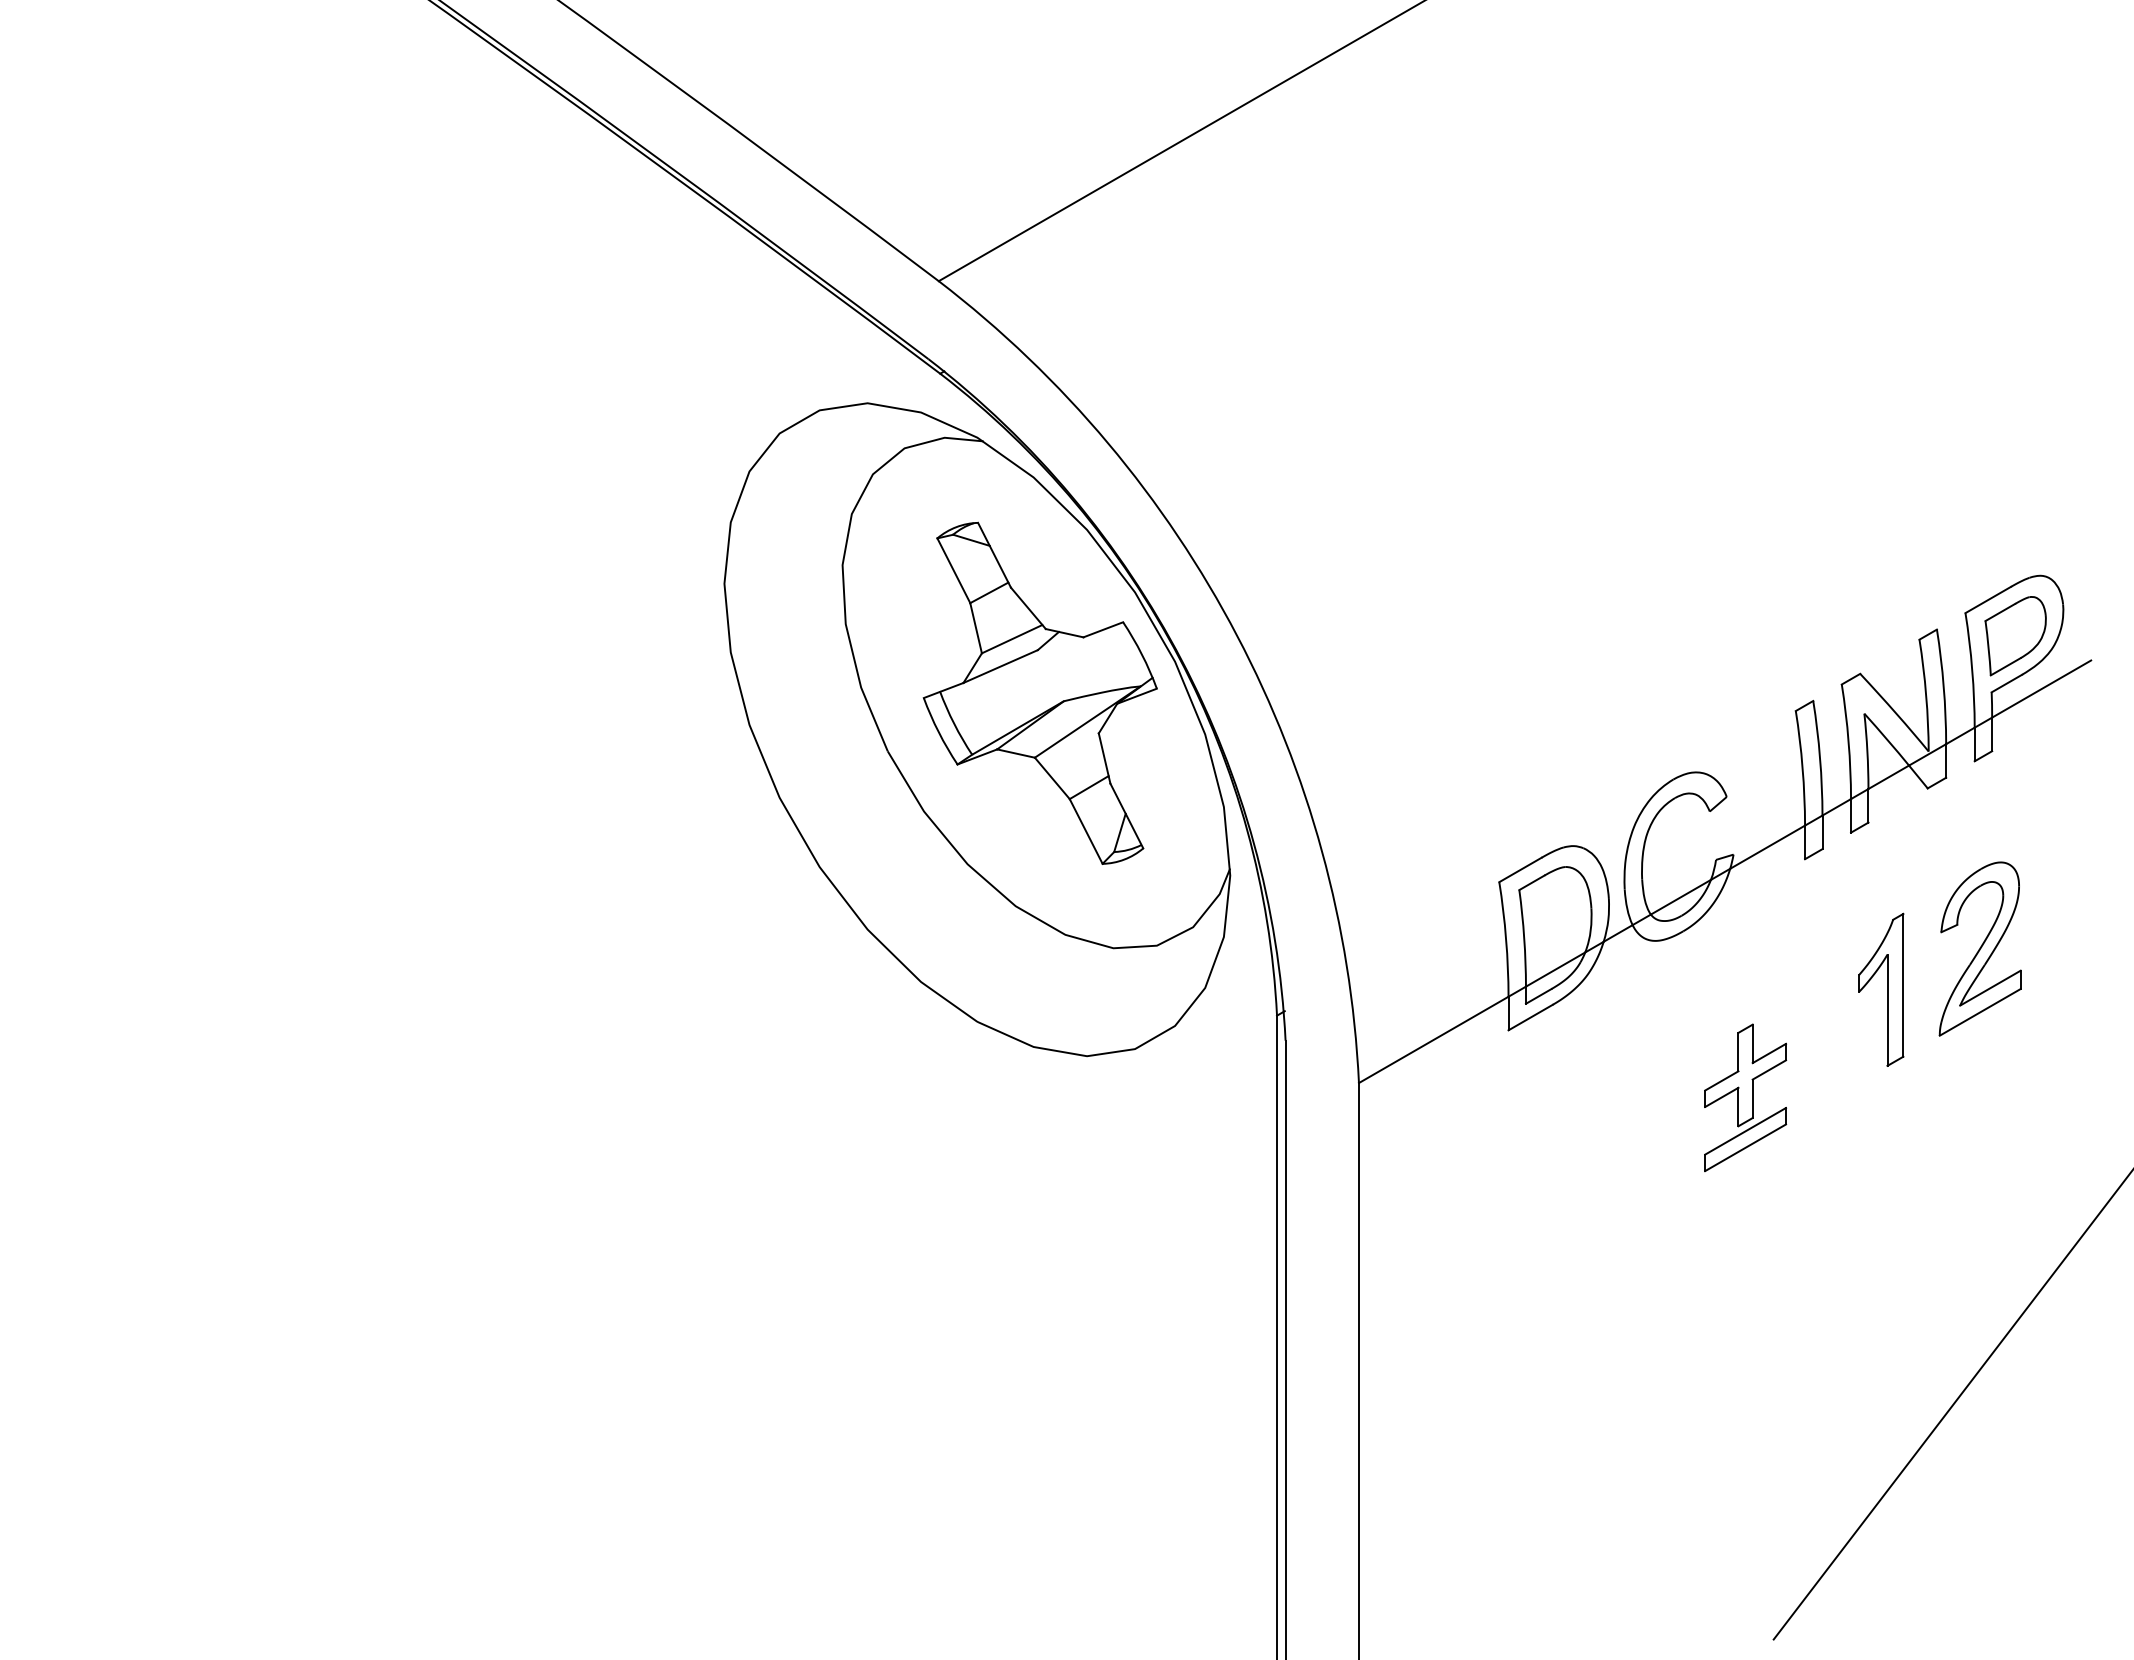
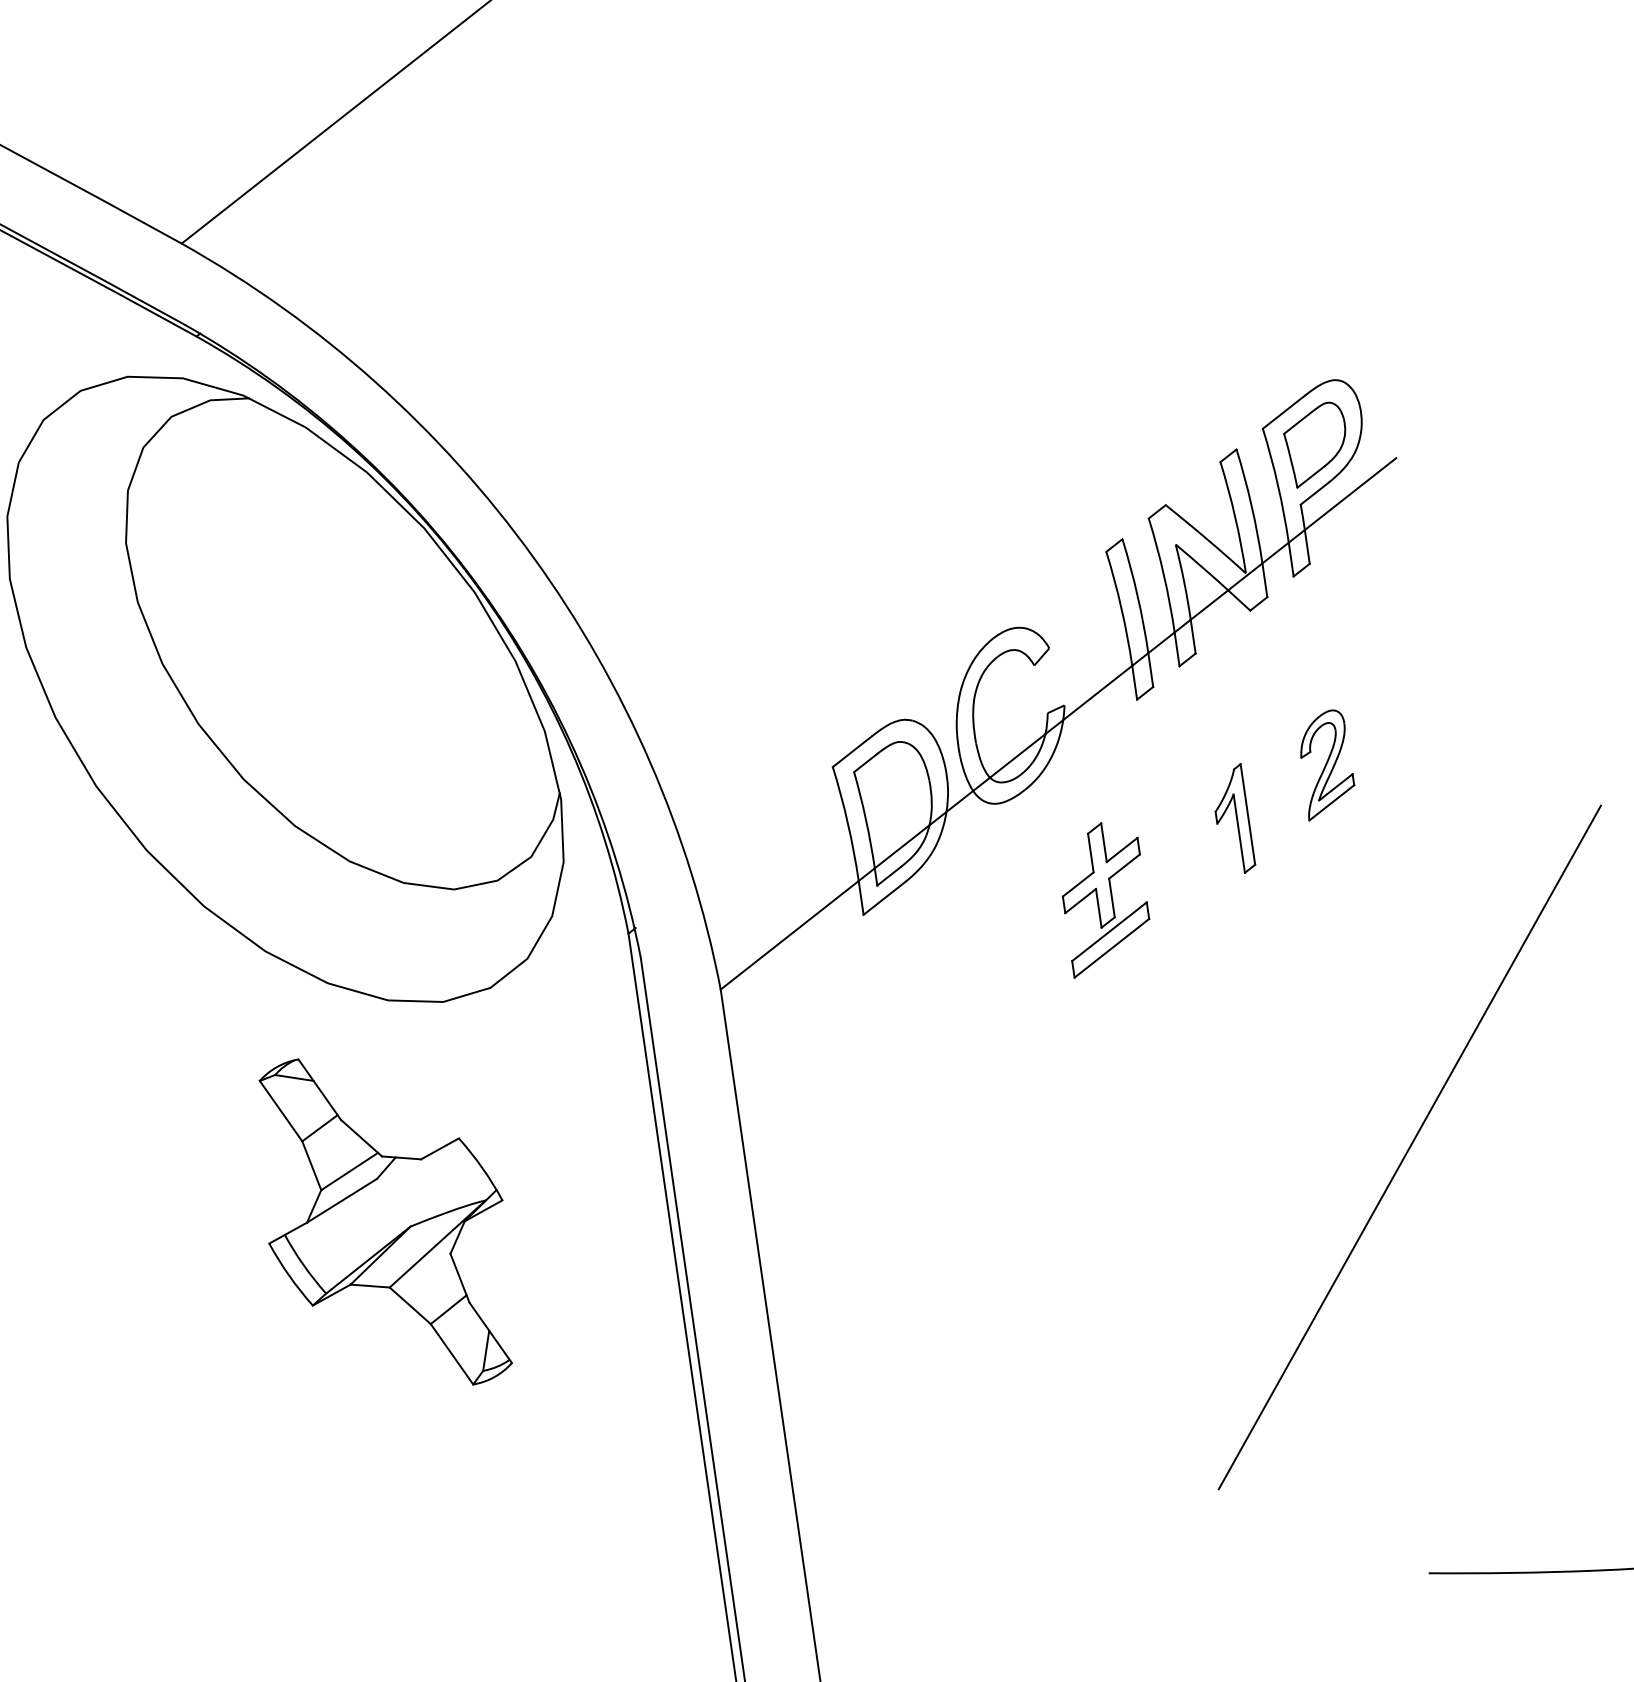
part: (1039, 692) -> (384, 1221), moved
part: (1979, 948) -> (1325, 764), size x0.6
part: (1881, 989) -> (1232, 819), size x0.7
part: (1745, 1097) -> (1104, 897), moved

